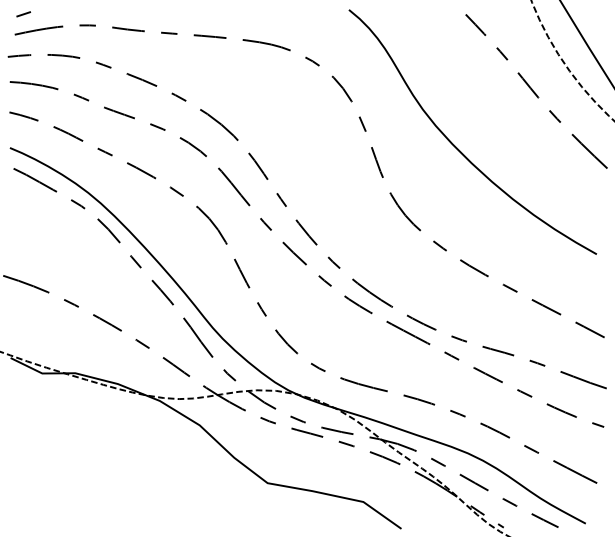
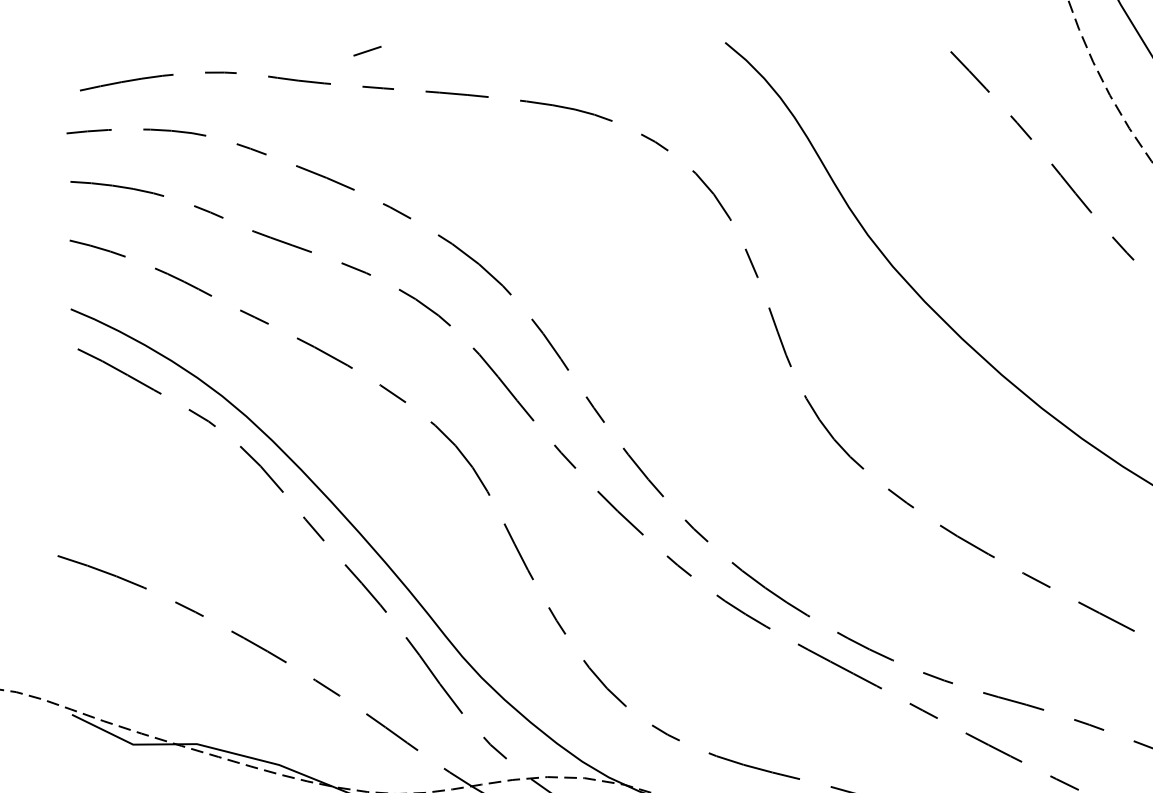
line: (23, 14) -> (367, 51), moved

